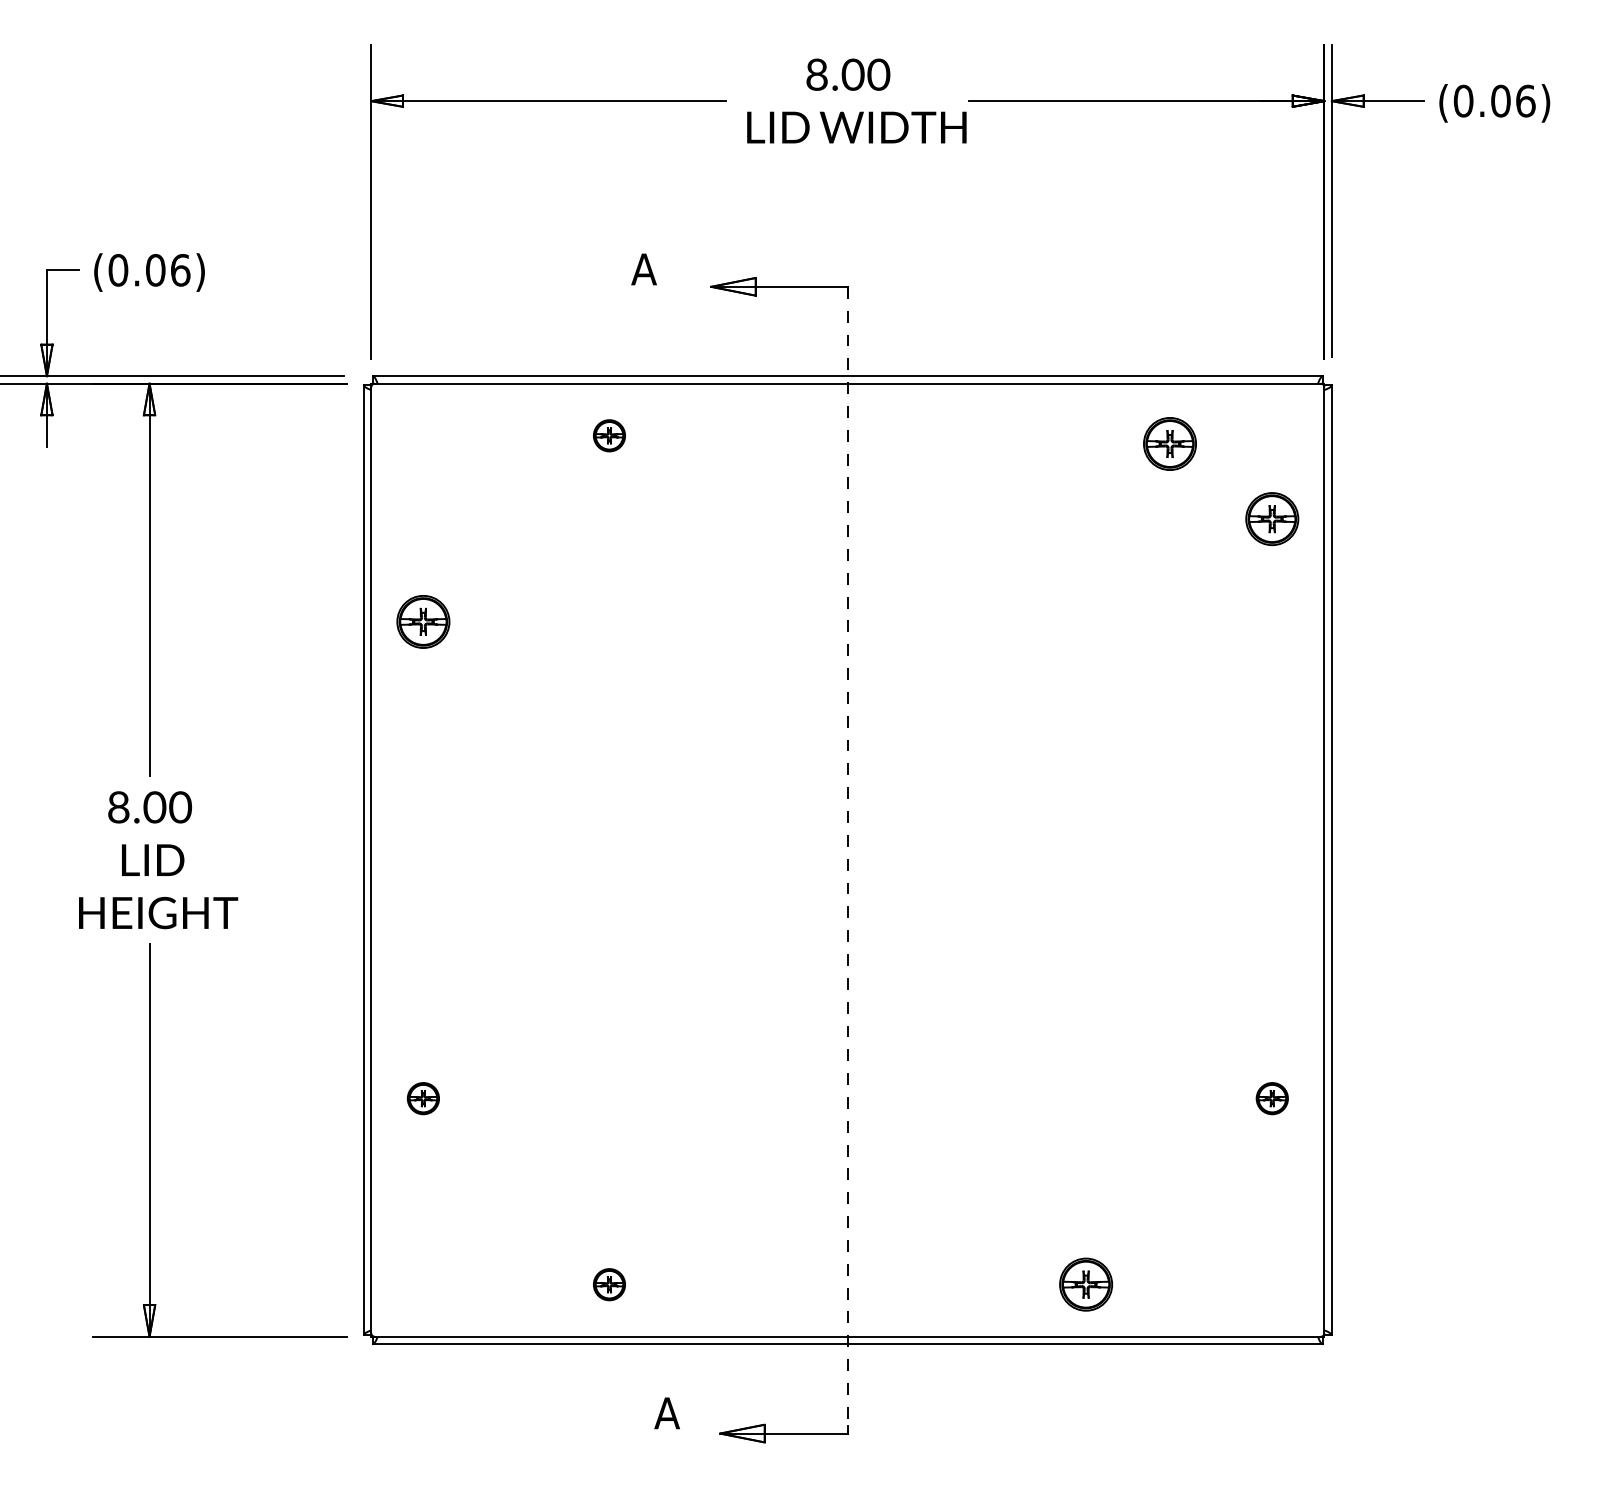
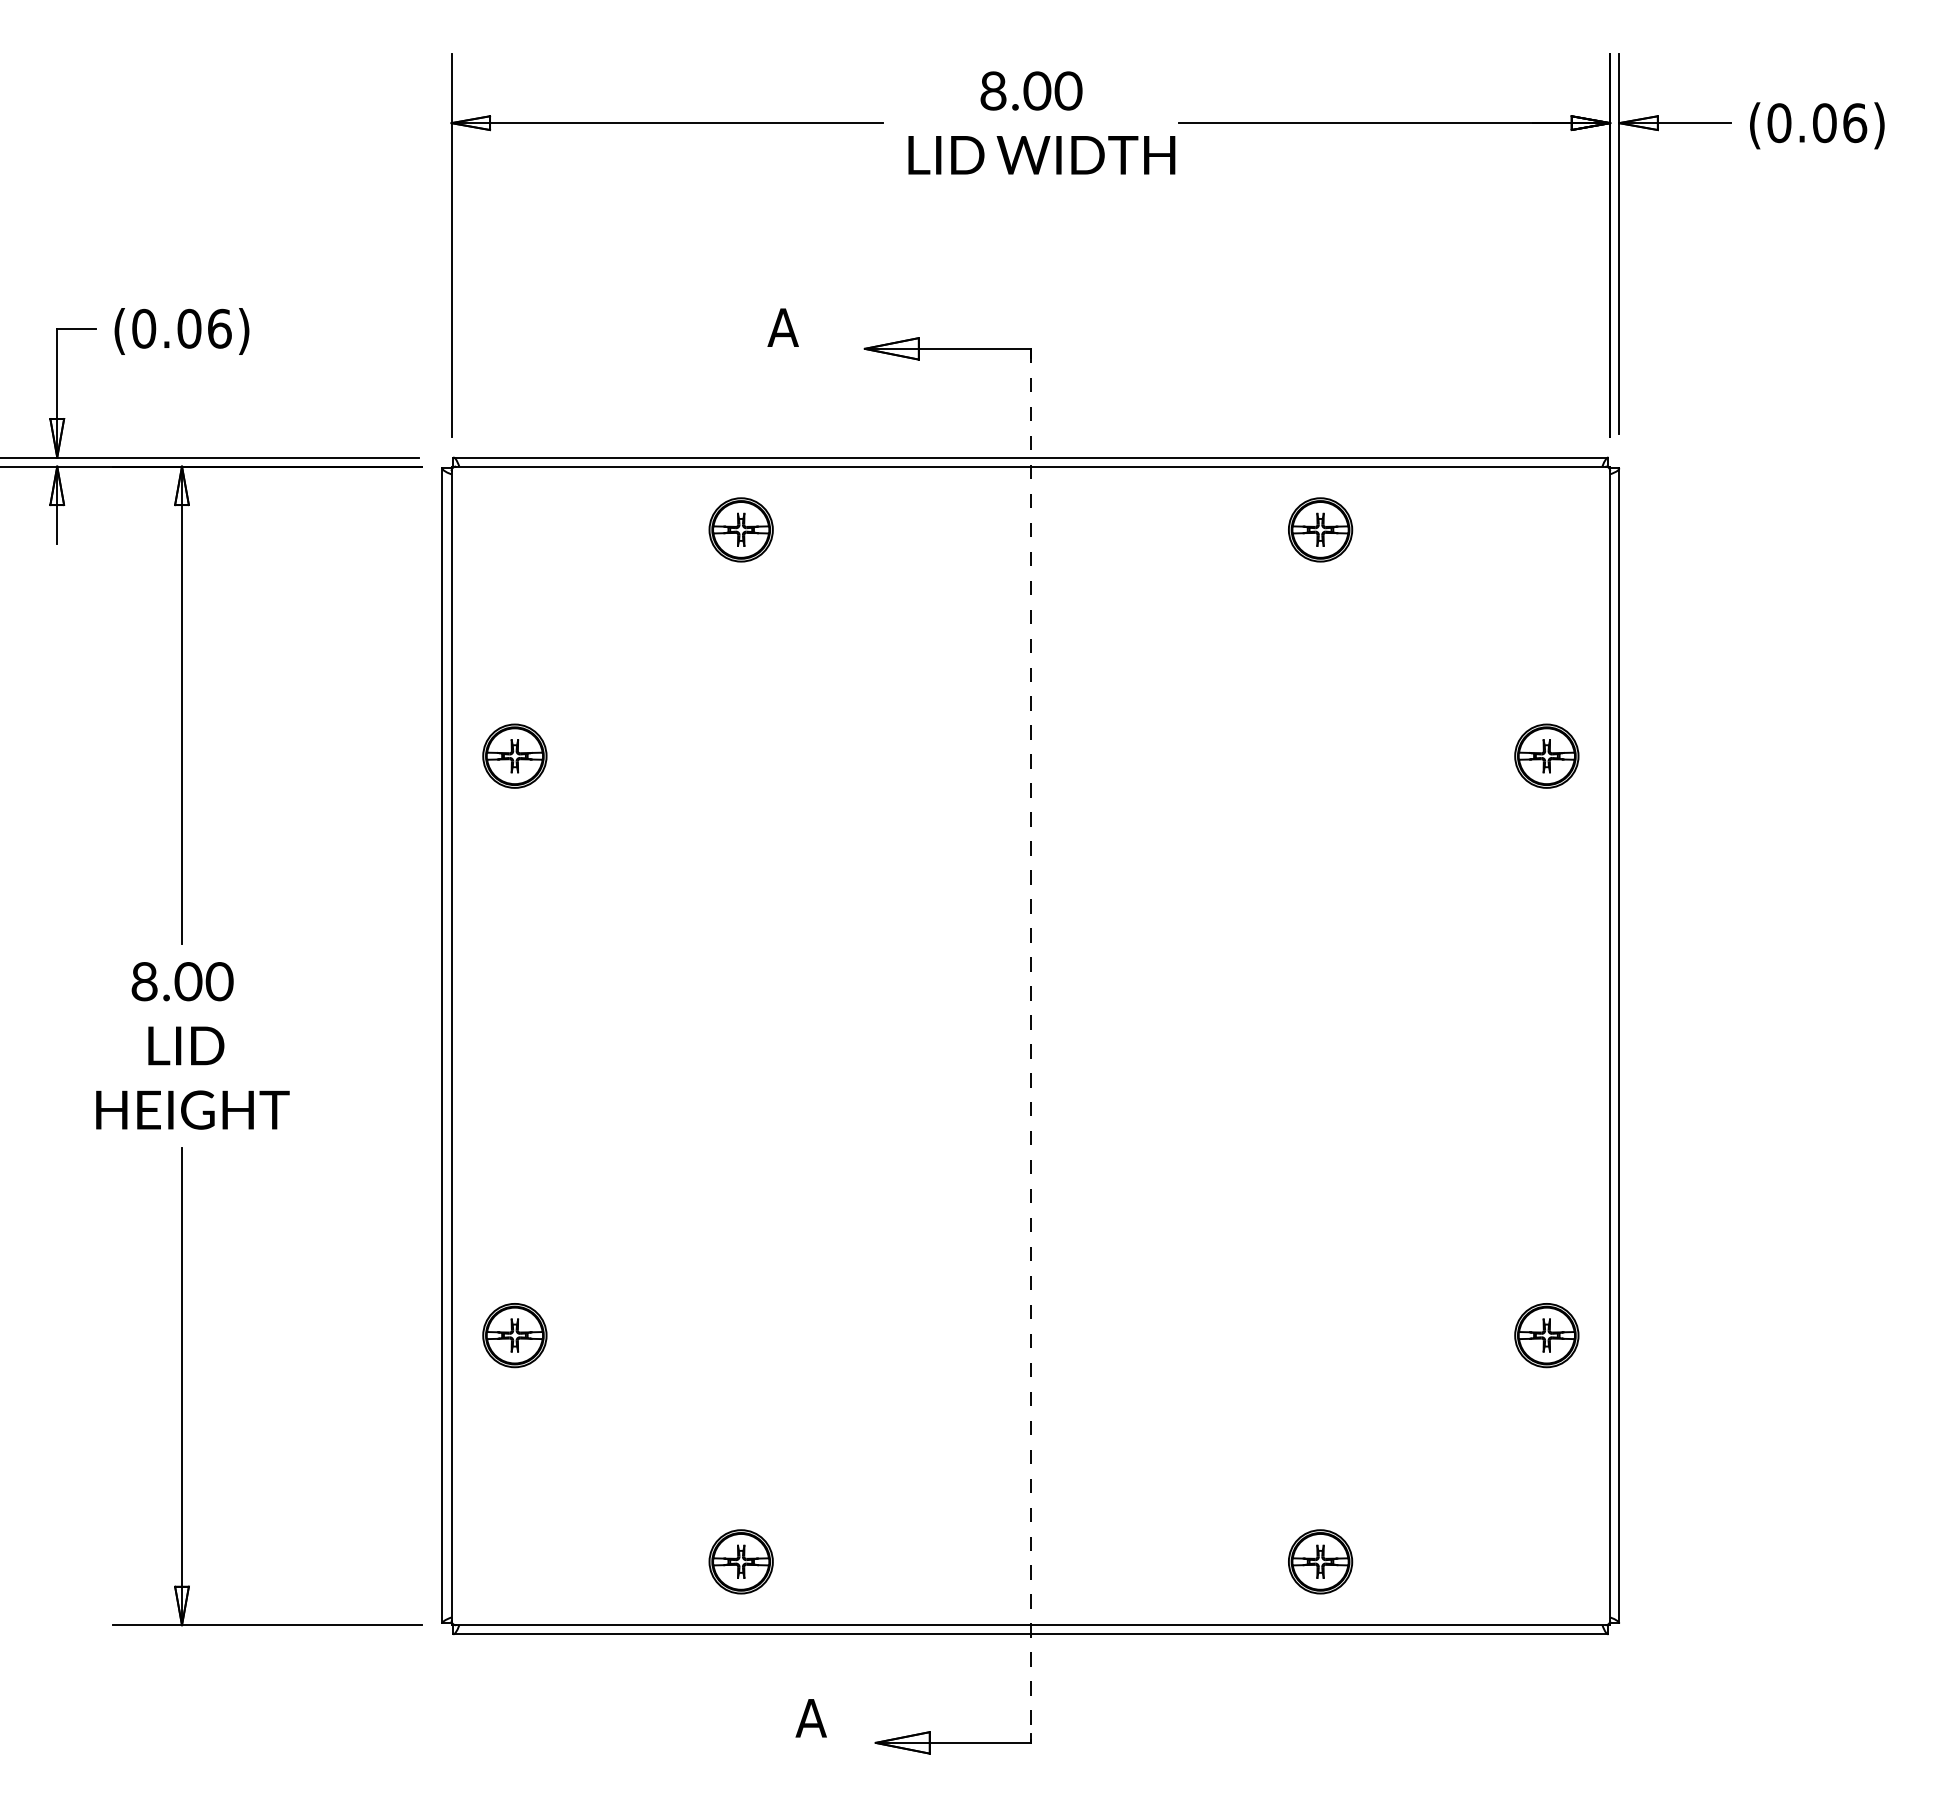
part: (608, 435) -> (740, 529), size x1.67
part: (1169, 443) -> (1320, 529), moved
part: (1271, 518) -> (1546, 755), moved
part: (423, 1098) -> (514, 1335), size x1.67
part: (1271, 1098) -> (1546, 1335), size x1.67
part: (608, 1284) -> (740, 1561), size x1.67

